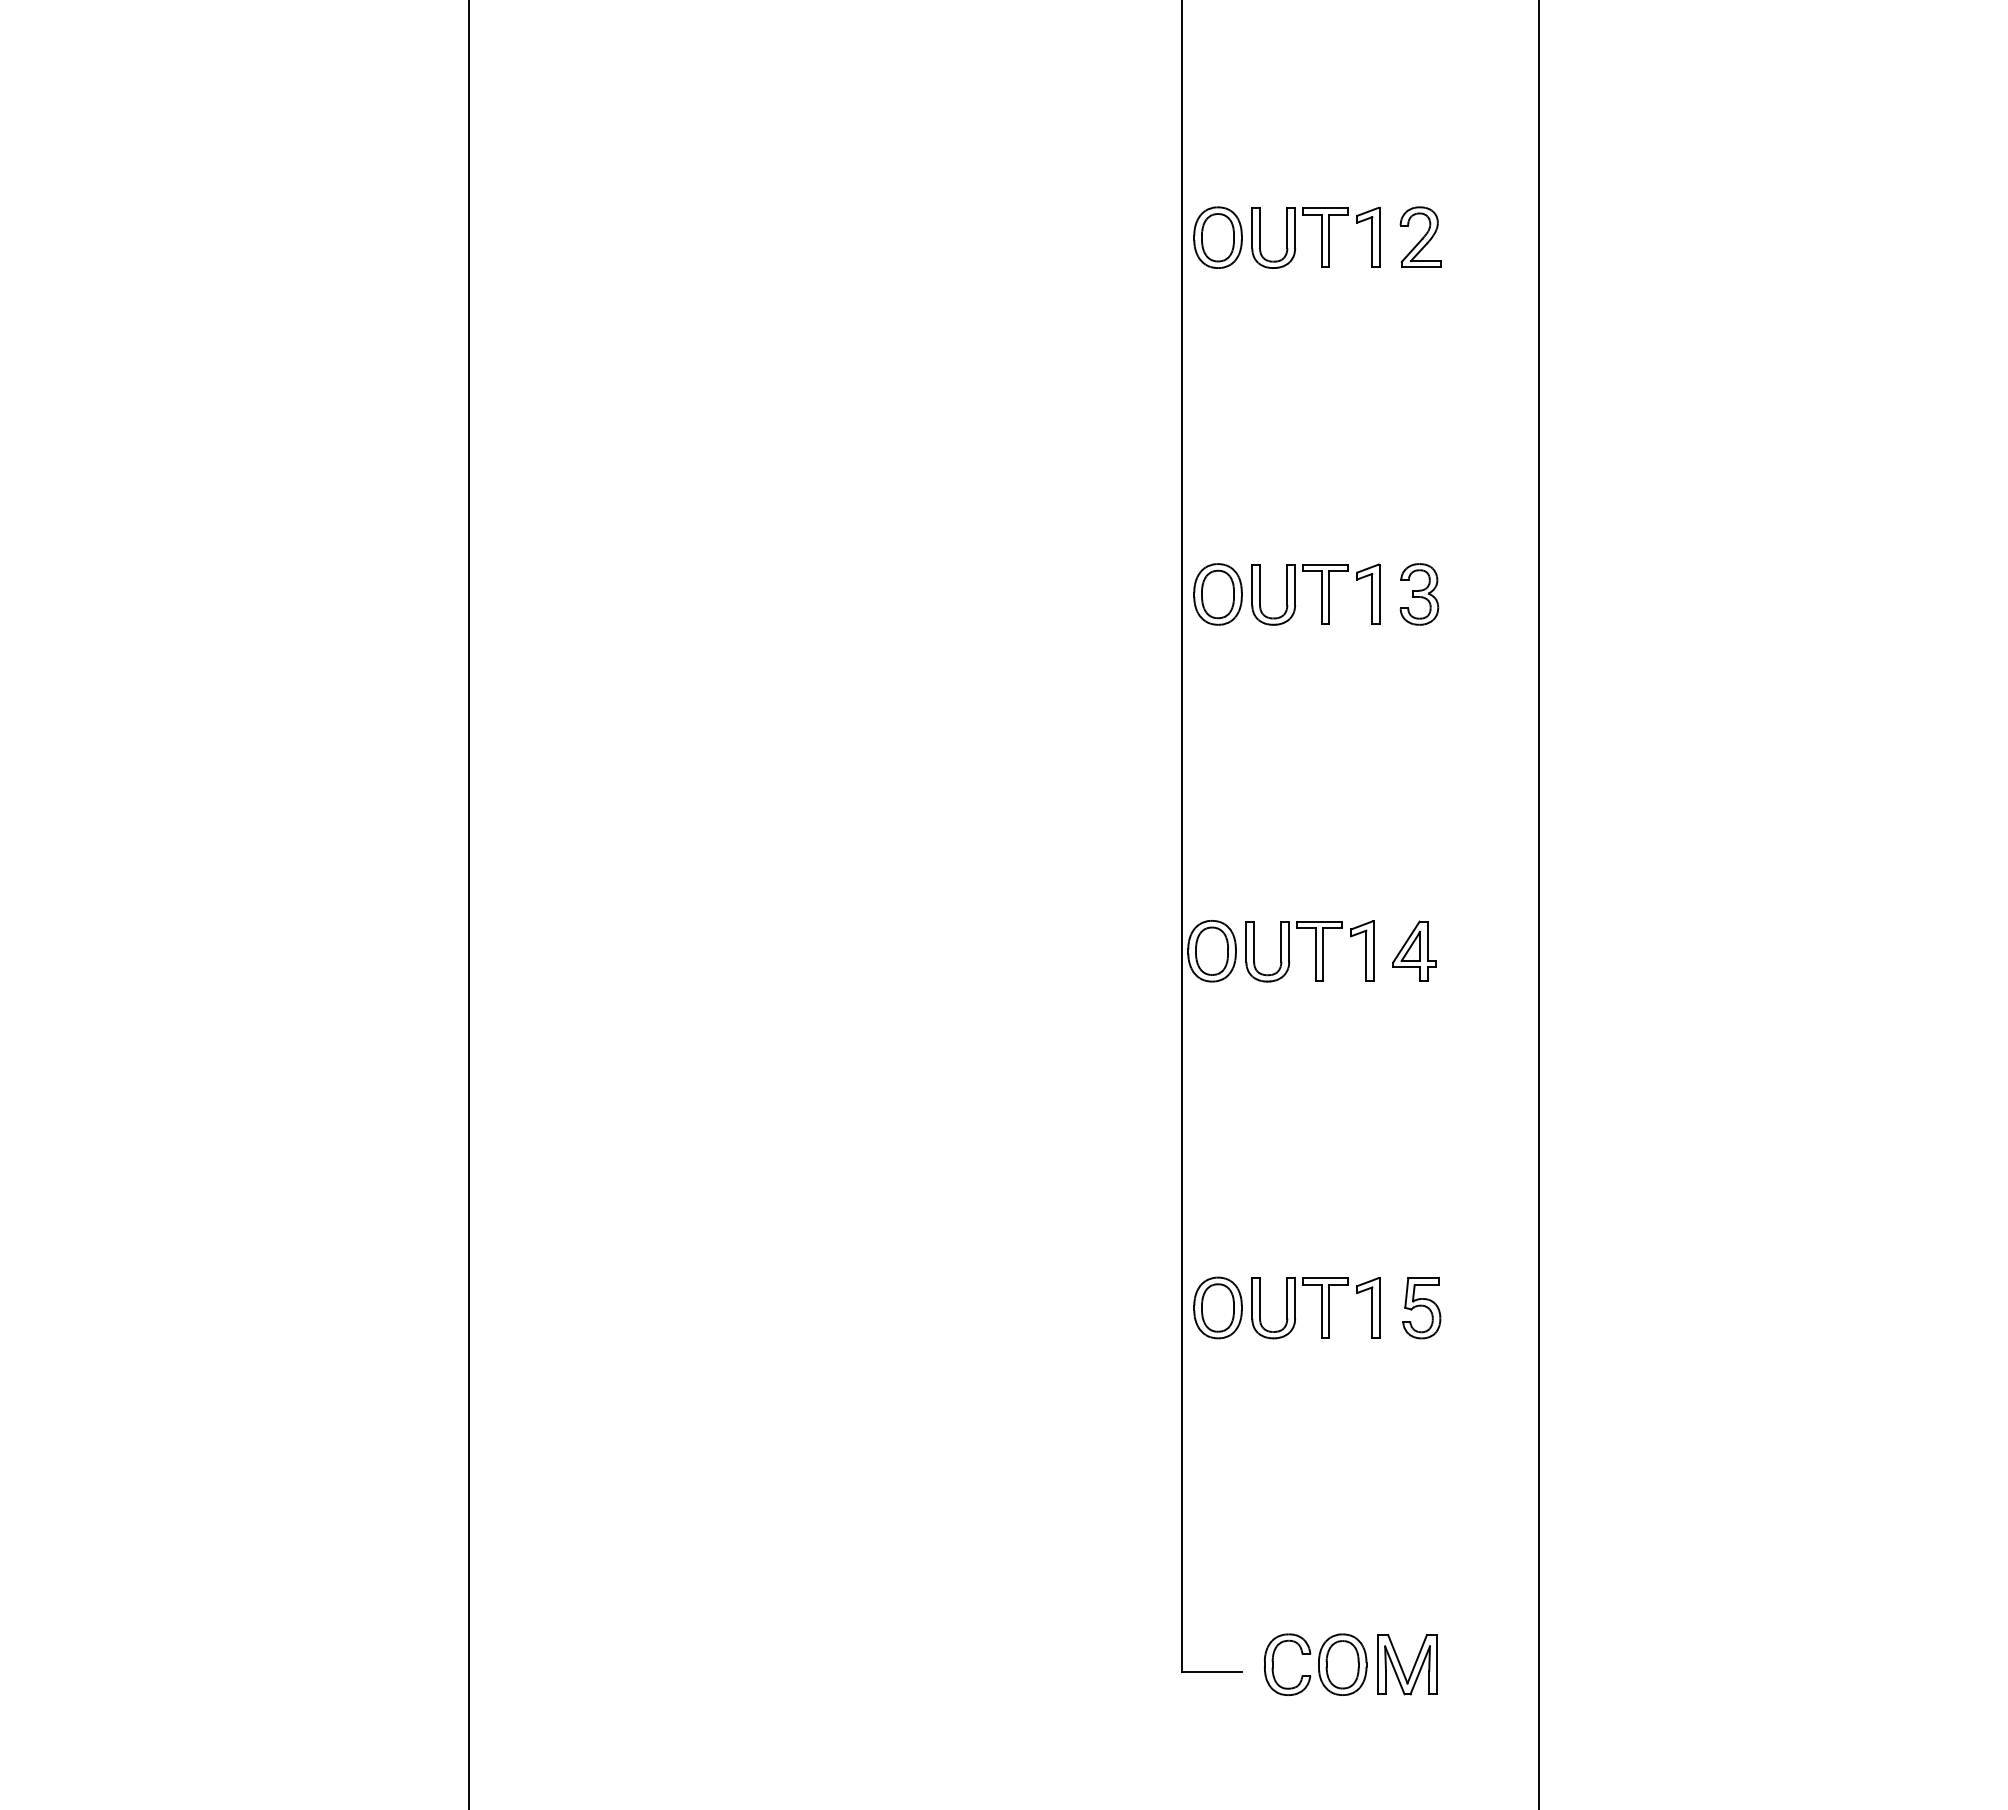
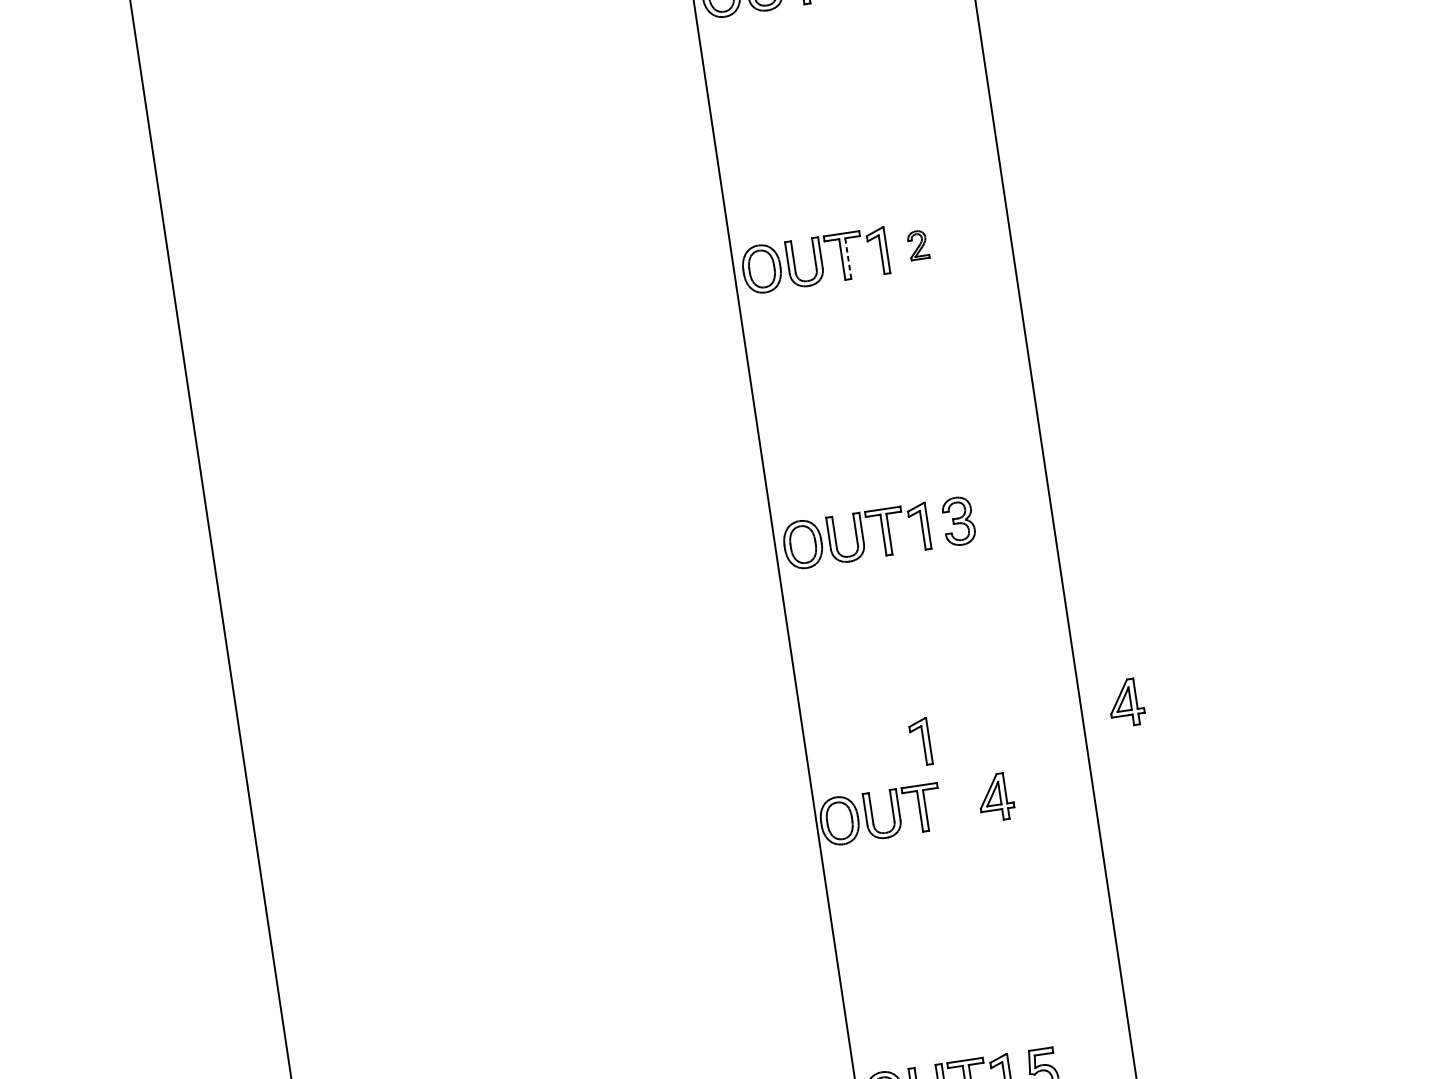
part: (1420, 236) -> (918, 244), size x0.6
line: (1329, 241) -> (848, 259), solid -> dashed
part: (1597, 855) -> (1126, 702), added
part: (1362, 950) -> (920, 741), moved

